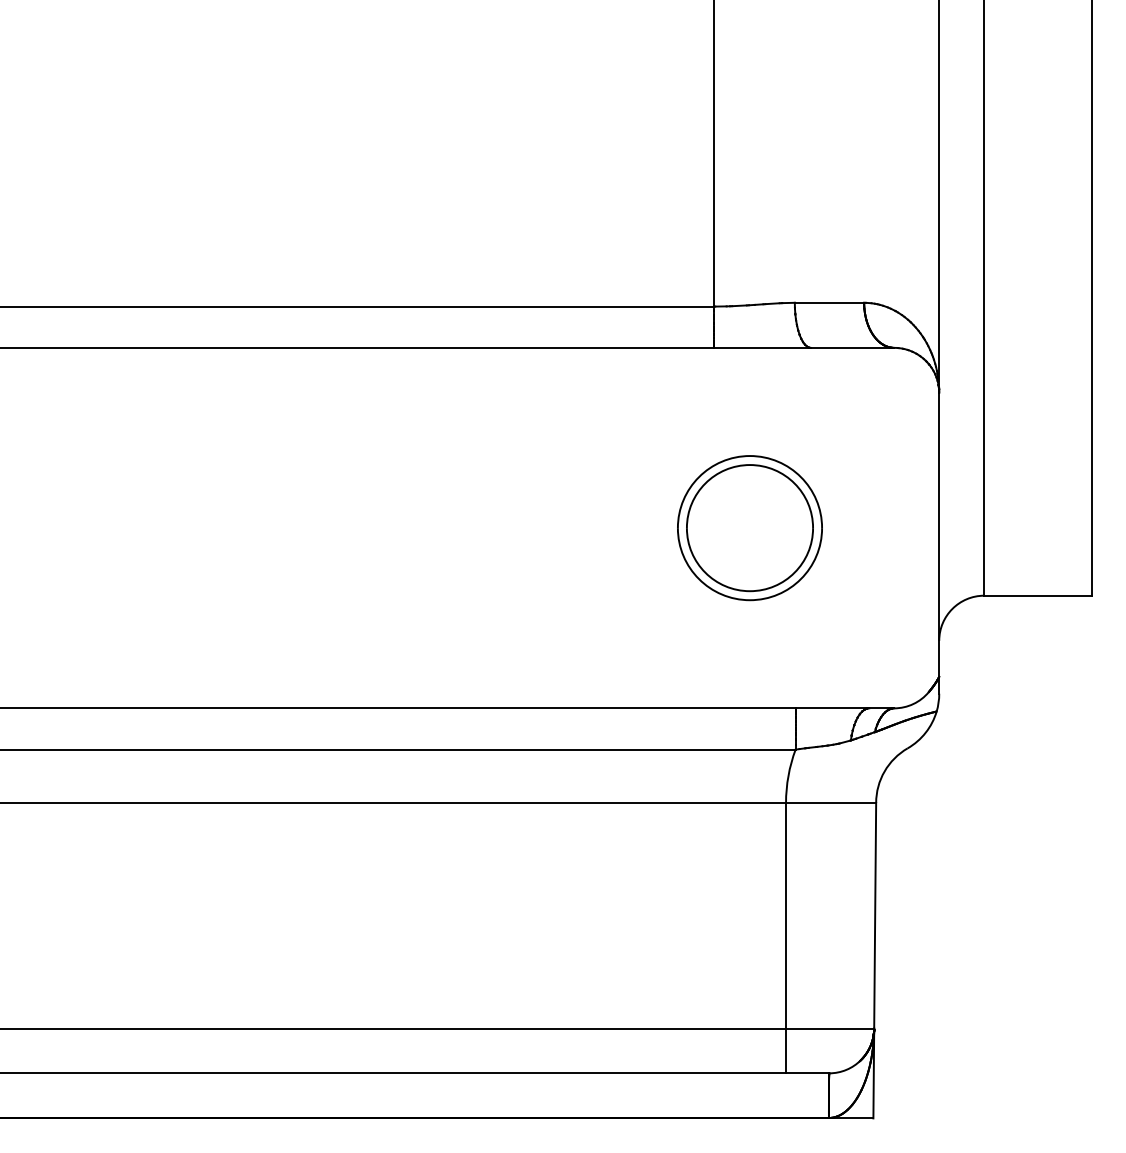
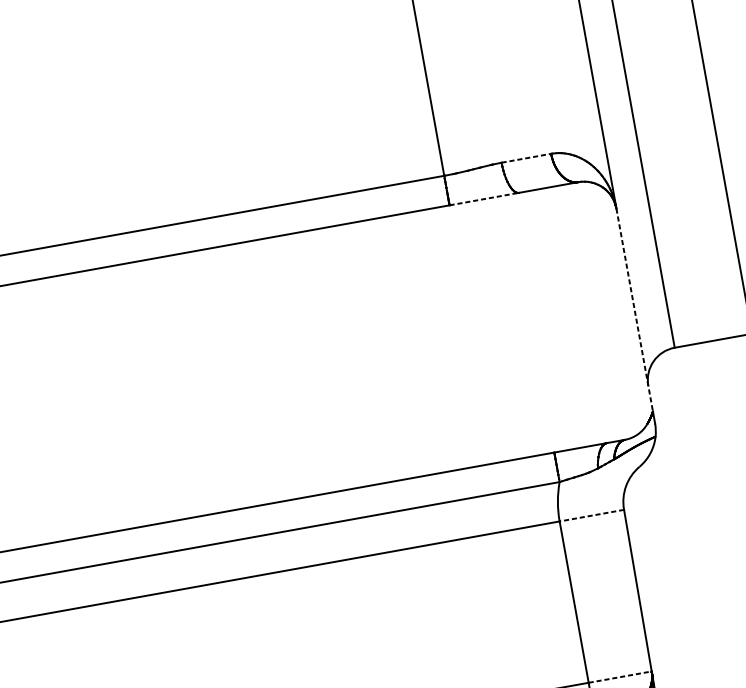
line: (829, 302) -> (526, 158), solid -> dashed
line: (762, 347) -> (484, 198), solid -> dashed
part: (749, 528) -> (498, 329), removed
line: (939, 534) -> (634, 309), solid -> dashed
line: (830, 802) -> (591, 515), solid -> dashed
line: (830, 1028) -> (620, 676), solid -> dashed

